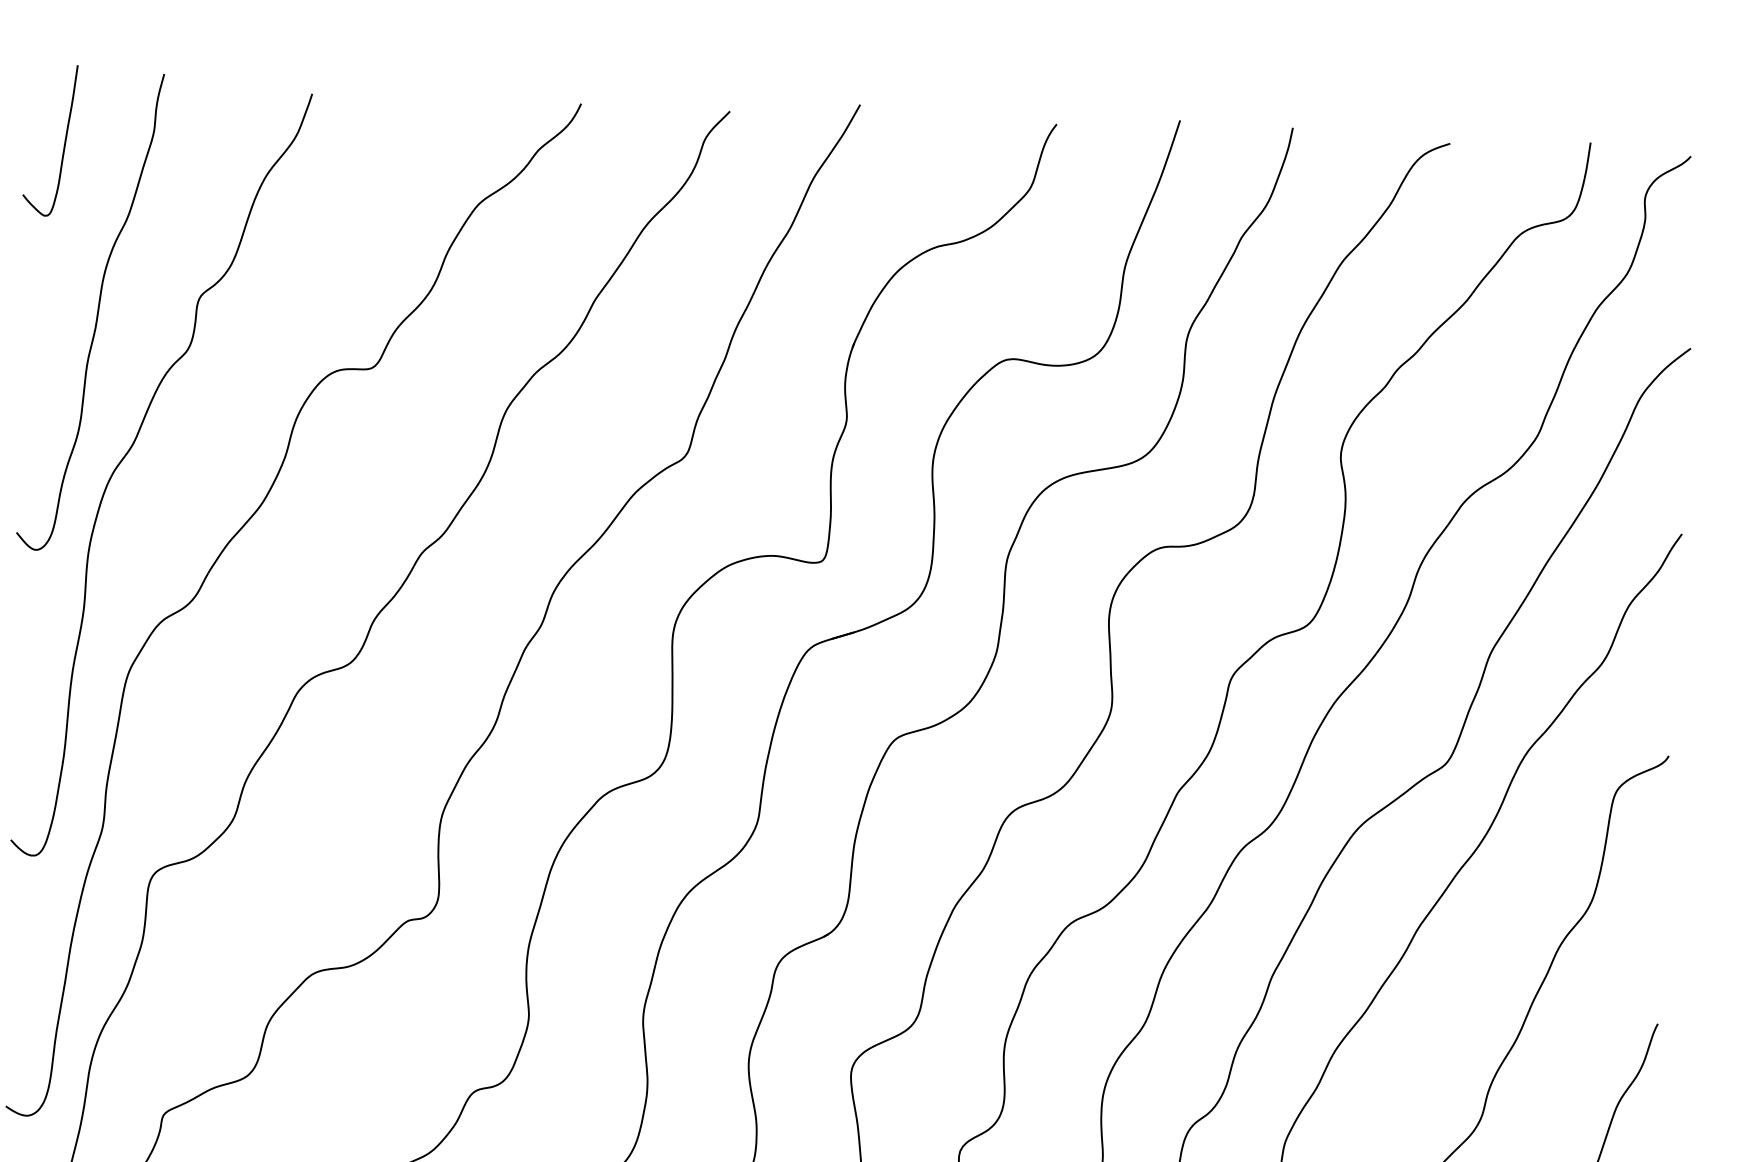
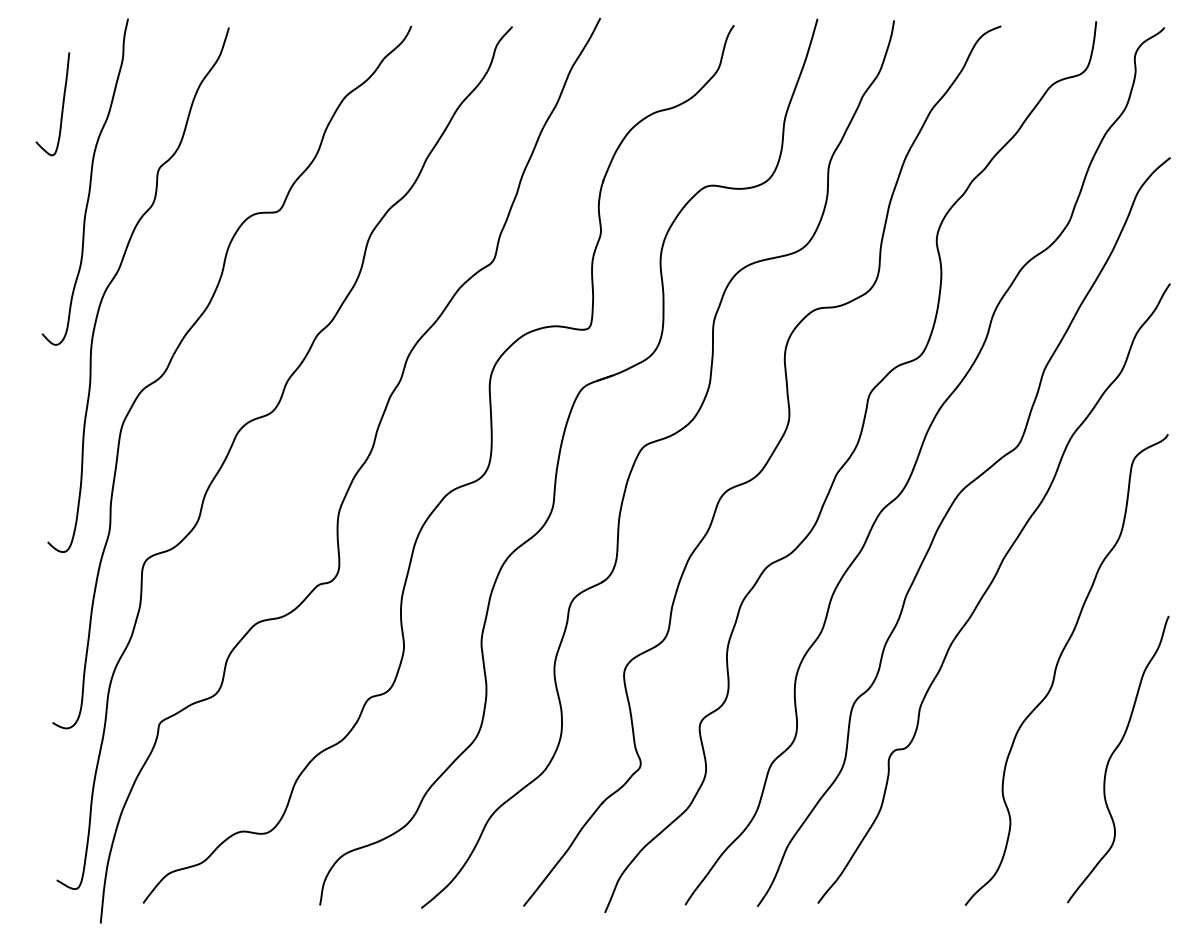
curve: (62, 147) -> (61, 108), moved

